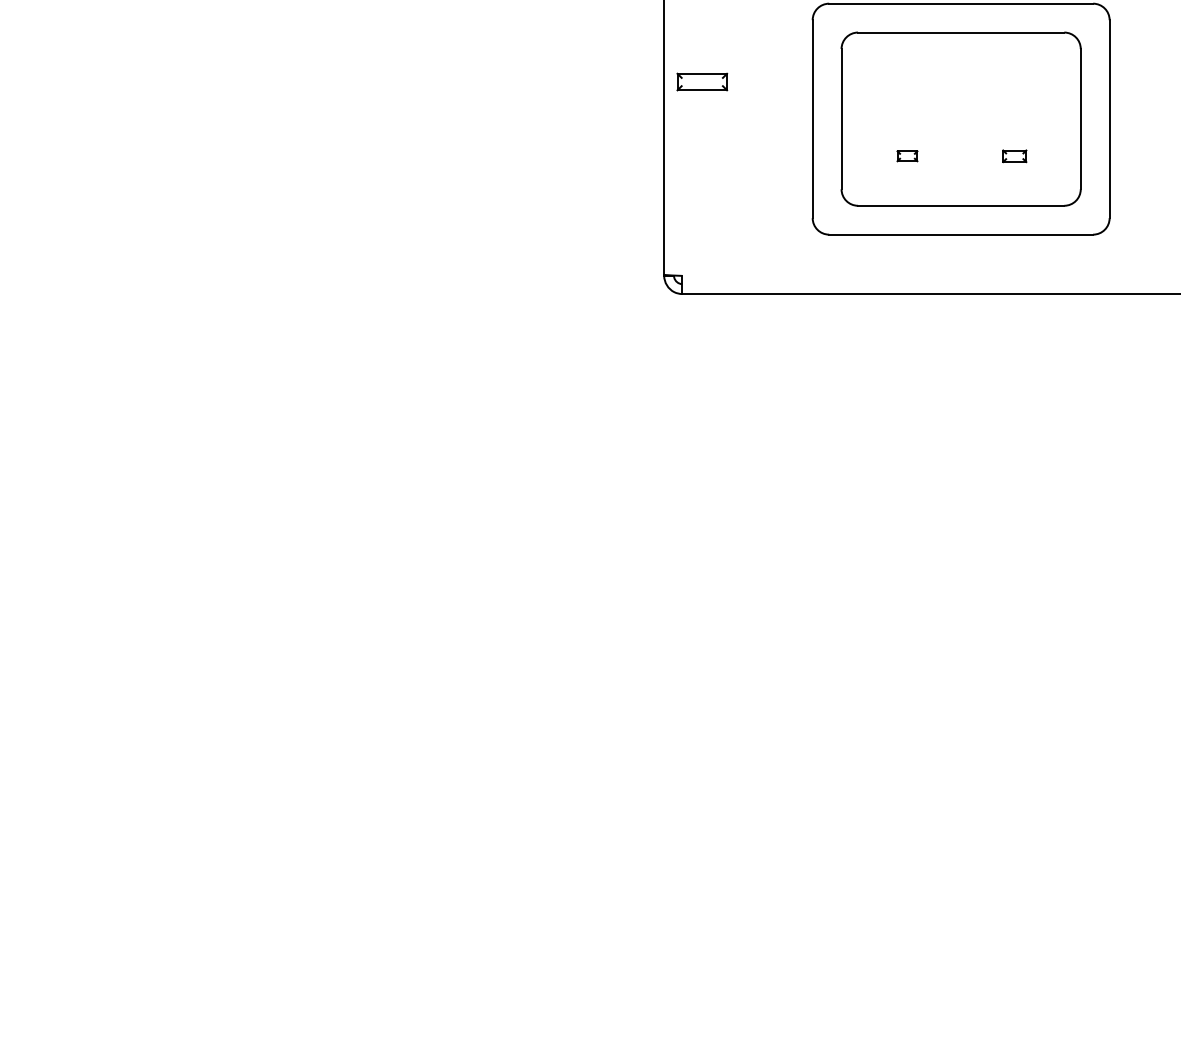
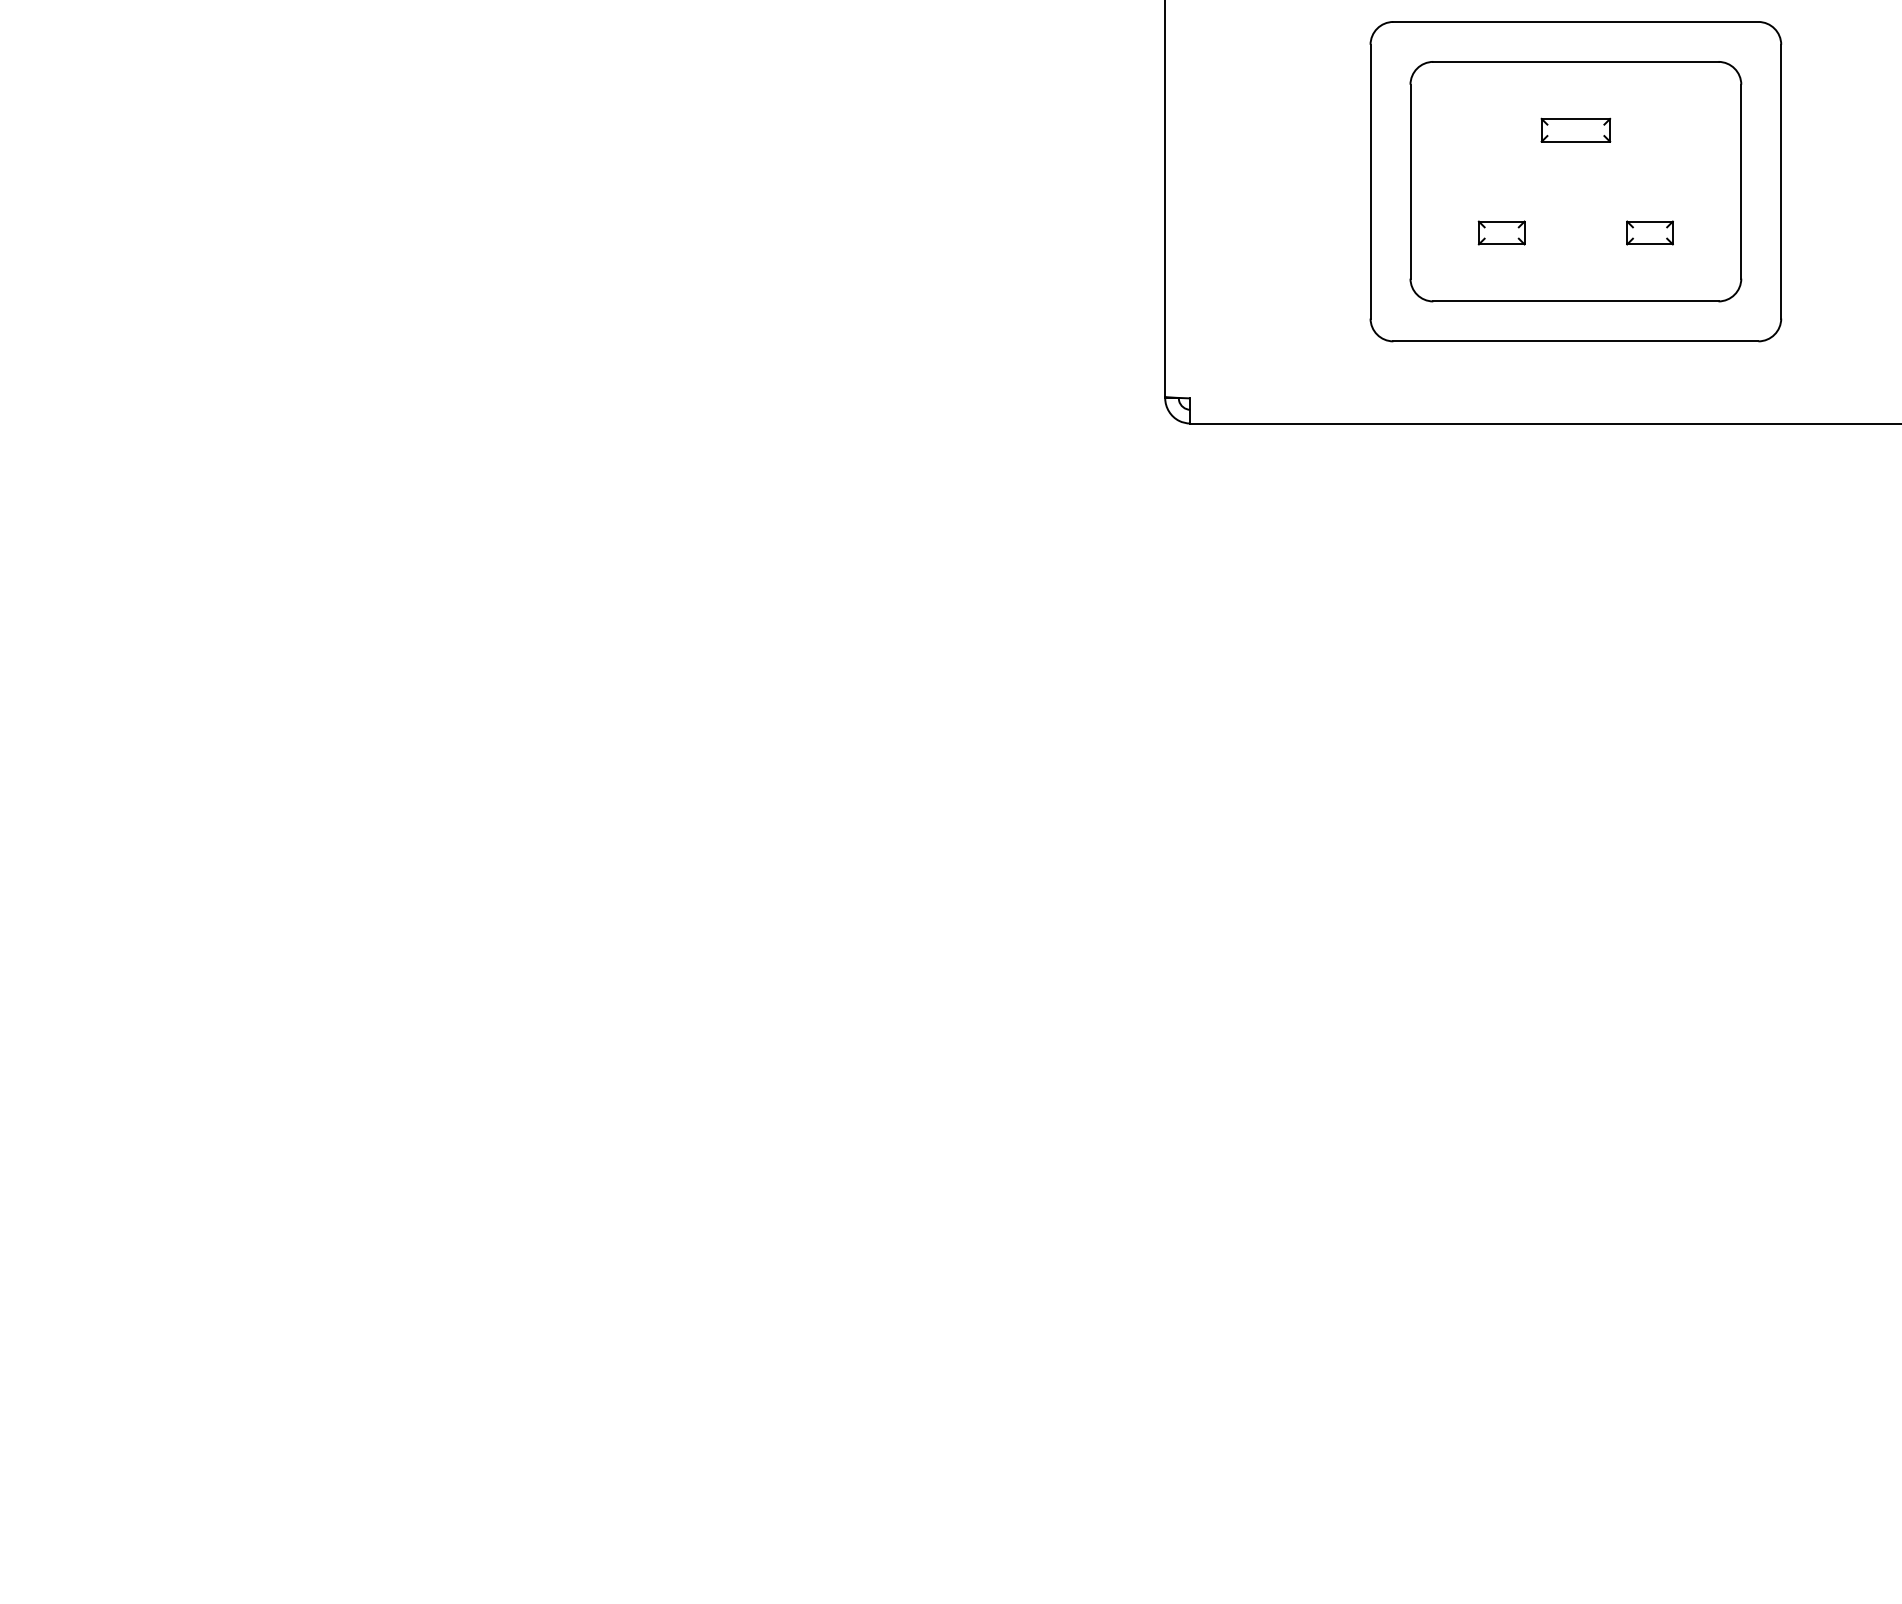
part: (702, 81) -> (1575, 129), moved
part: (907, 155) -> (1501, 232), size x1.67
part: (1014, 155) -> (1649, 232), size x1.43

